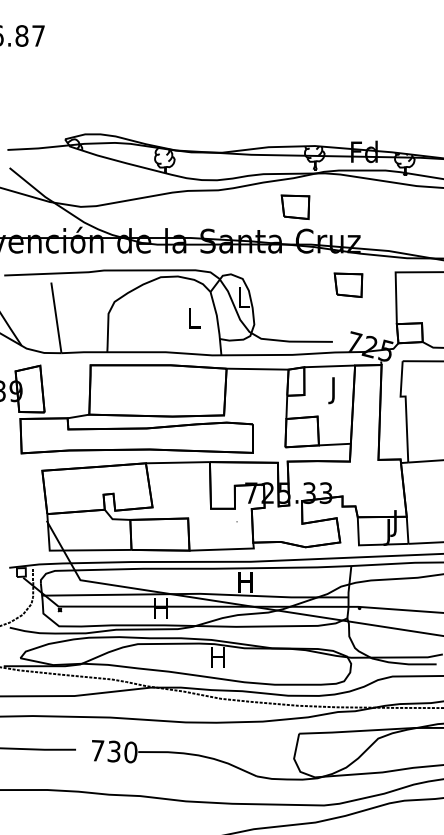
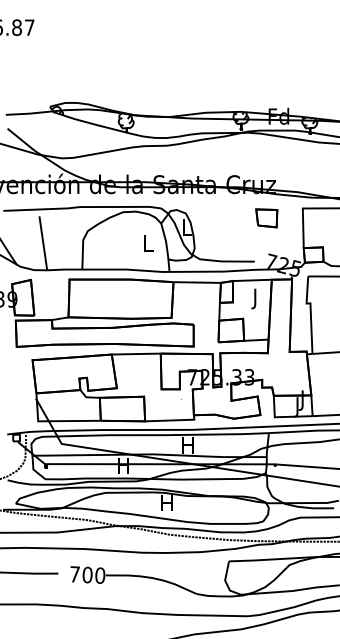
part: (295, 206) -> (226, 158), removed
text: (113, 751) -> (87, 574), 730 -> 700

